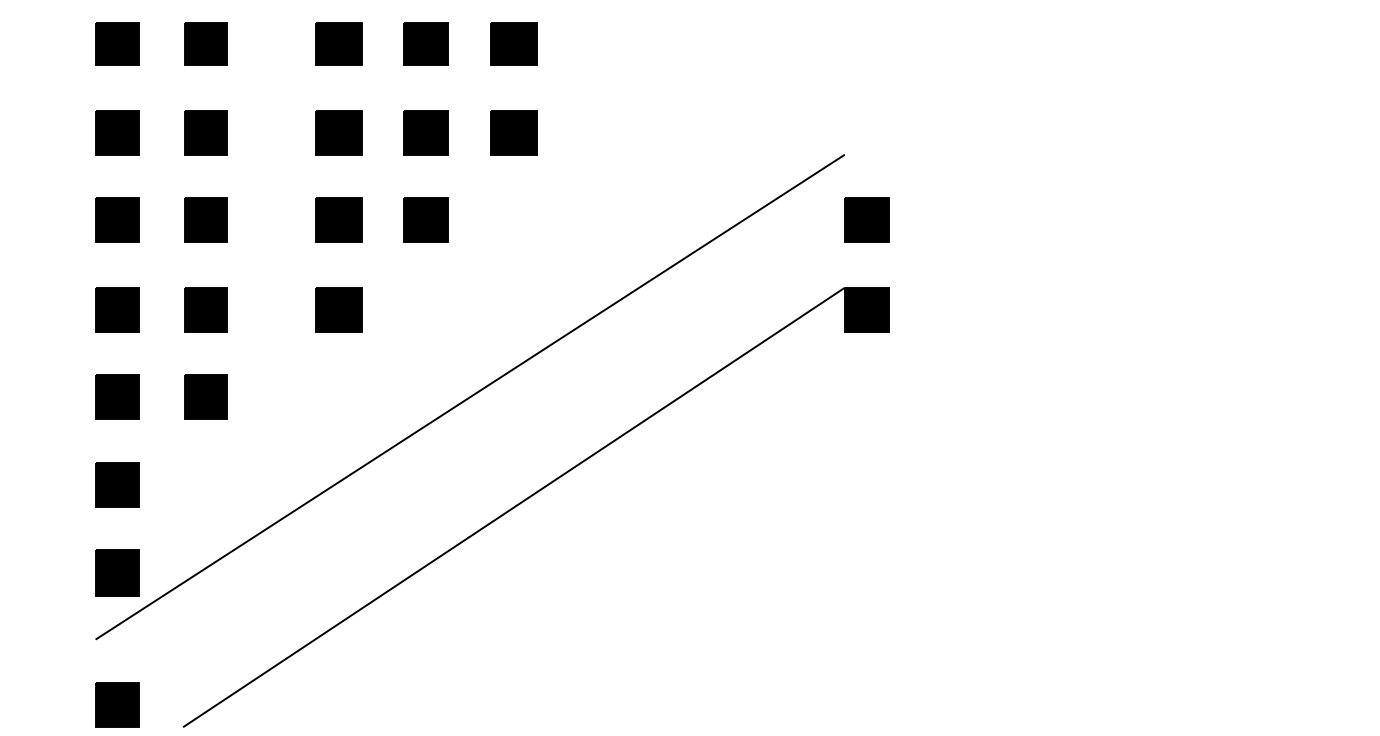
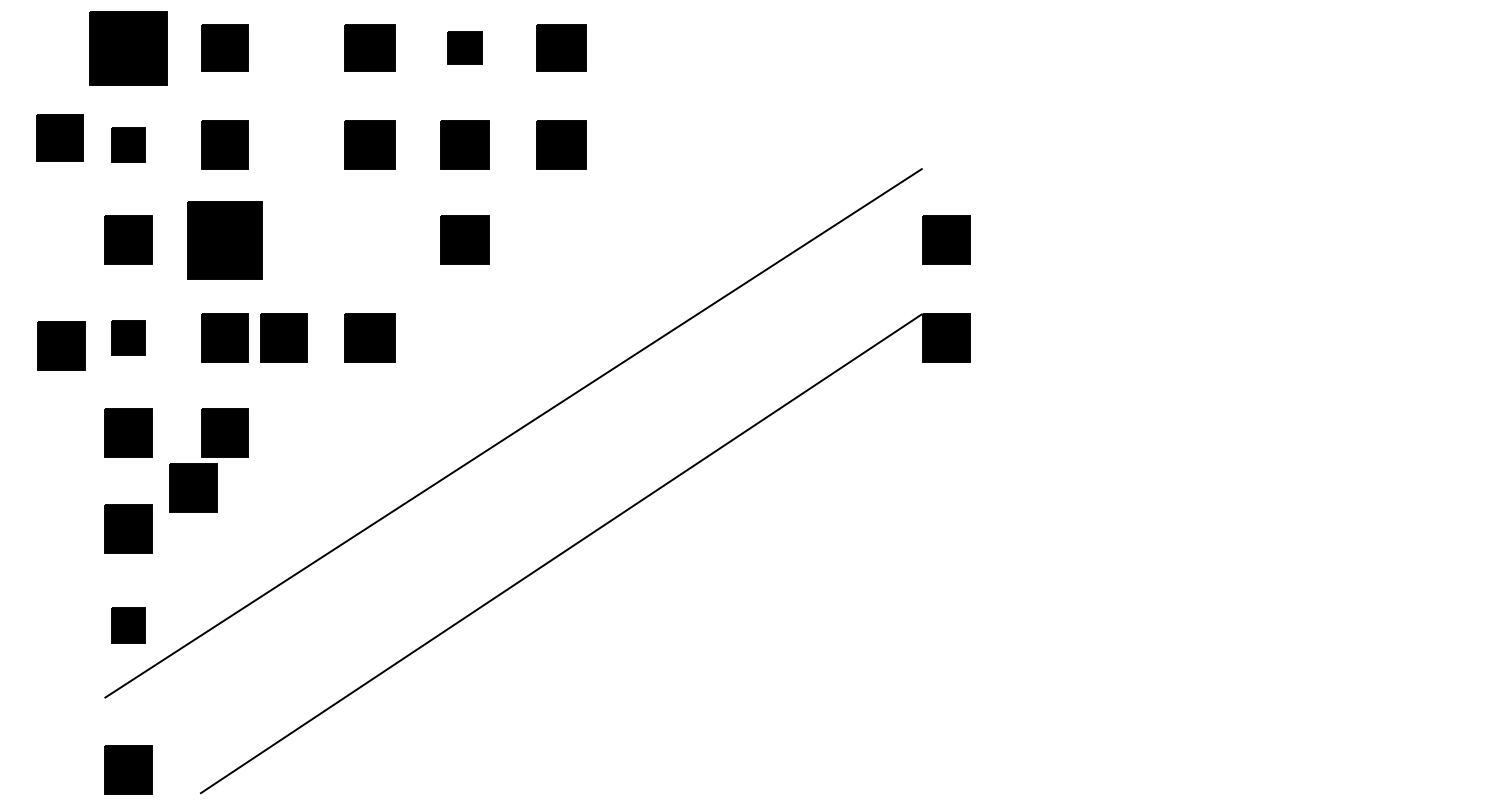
part: (117, 43) -> (128, 47), size x1.6
part: (425, 43) -> (464, 47), size x0.7
part: (54, 126) -> (59, 137), added
part: (117, 132) -> (128, 144), size x0.7
part: (205, 219) -> (224, 239), size x1.6
part: (338, 219) -> (369, 239), removed
part: (117, 309) -> (128, 337), size x0.7
part: (259, 309) -> (283, 337), added
part: (56, 316) -> (61, 345), added
part: (177, 446) -> (193, 487), added
part: (117, 573) -> (128, 625), size x0.7

